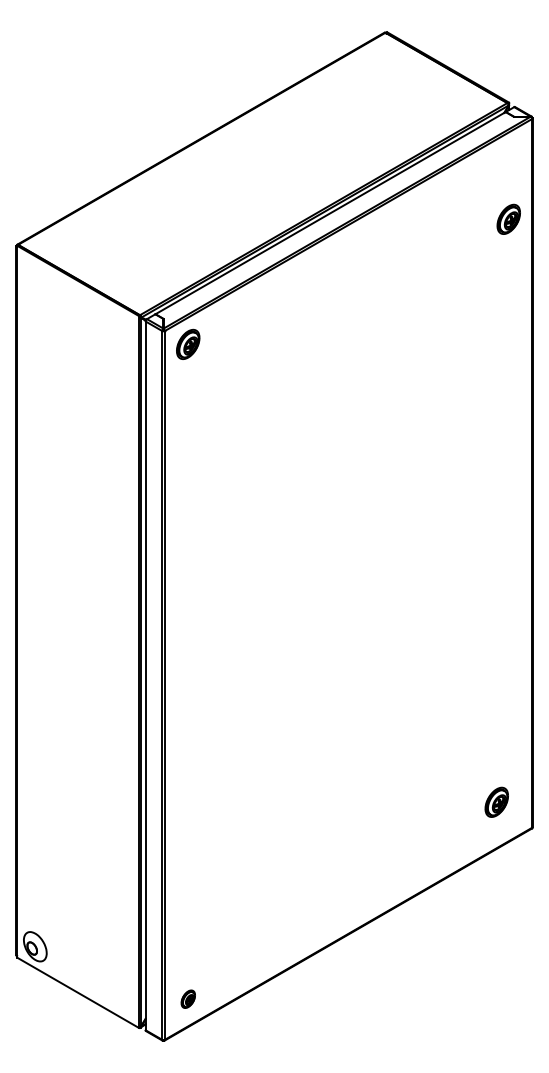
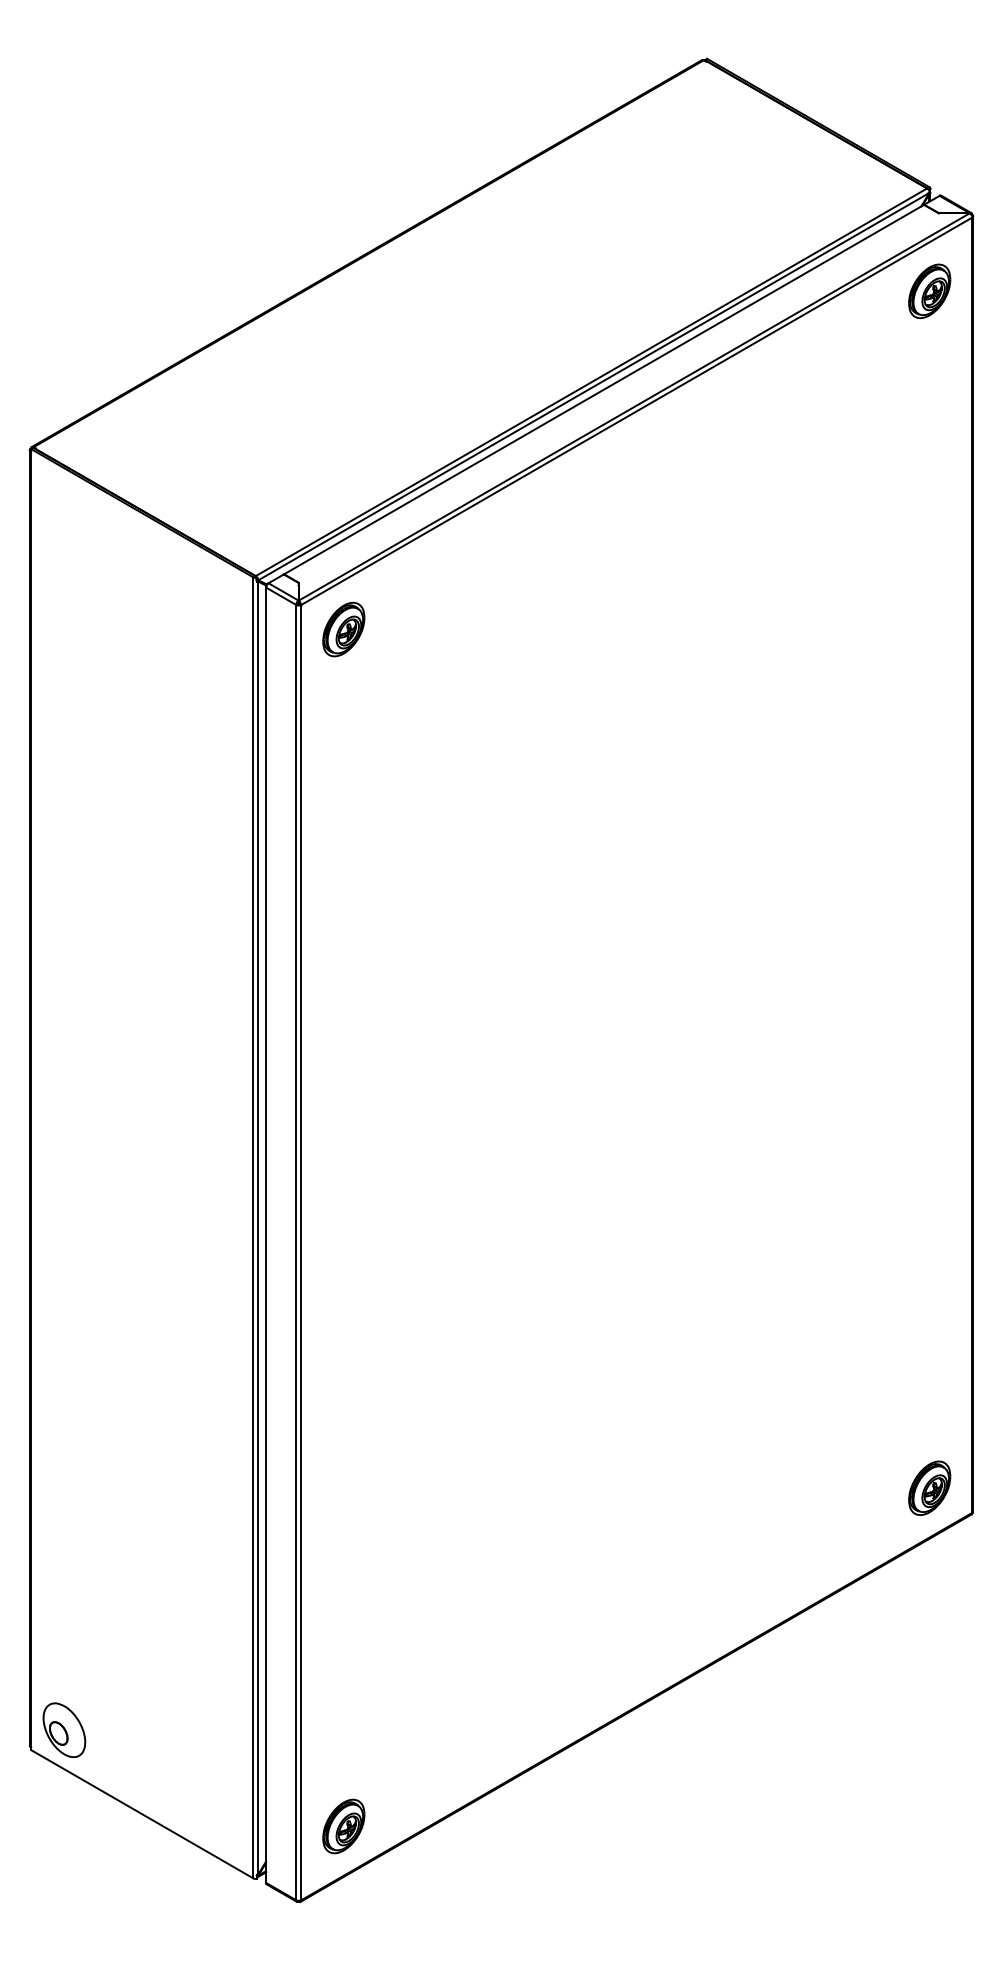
part: (508, 218) -> (929, 289), moved
part: (496, 801) -> (929, 1486), moved
part: (188, 998) -> (344, 1824), size x1.67

